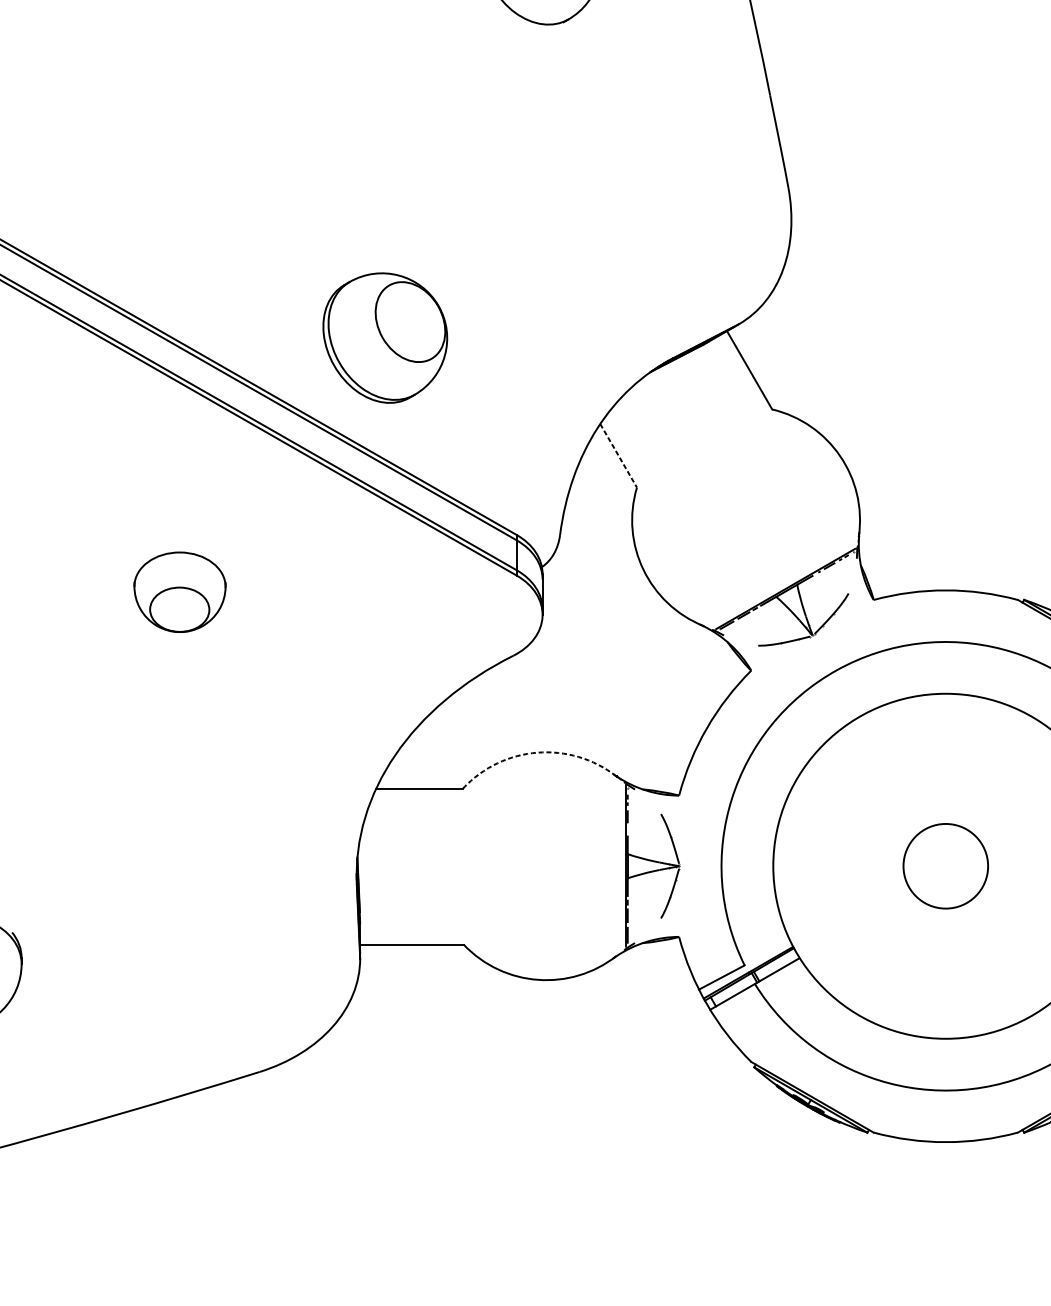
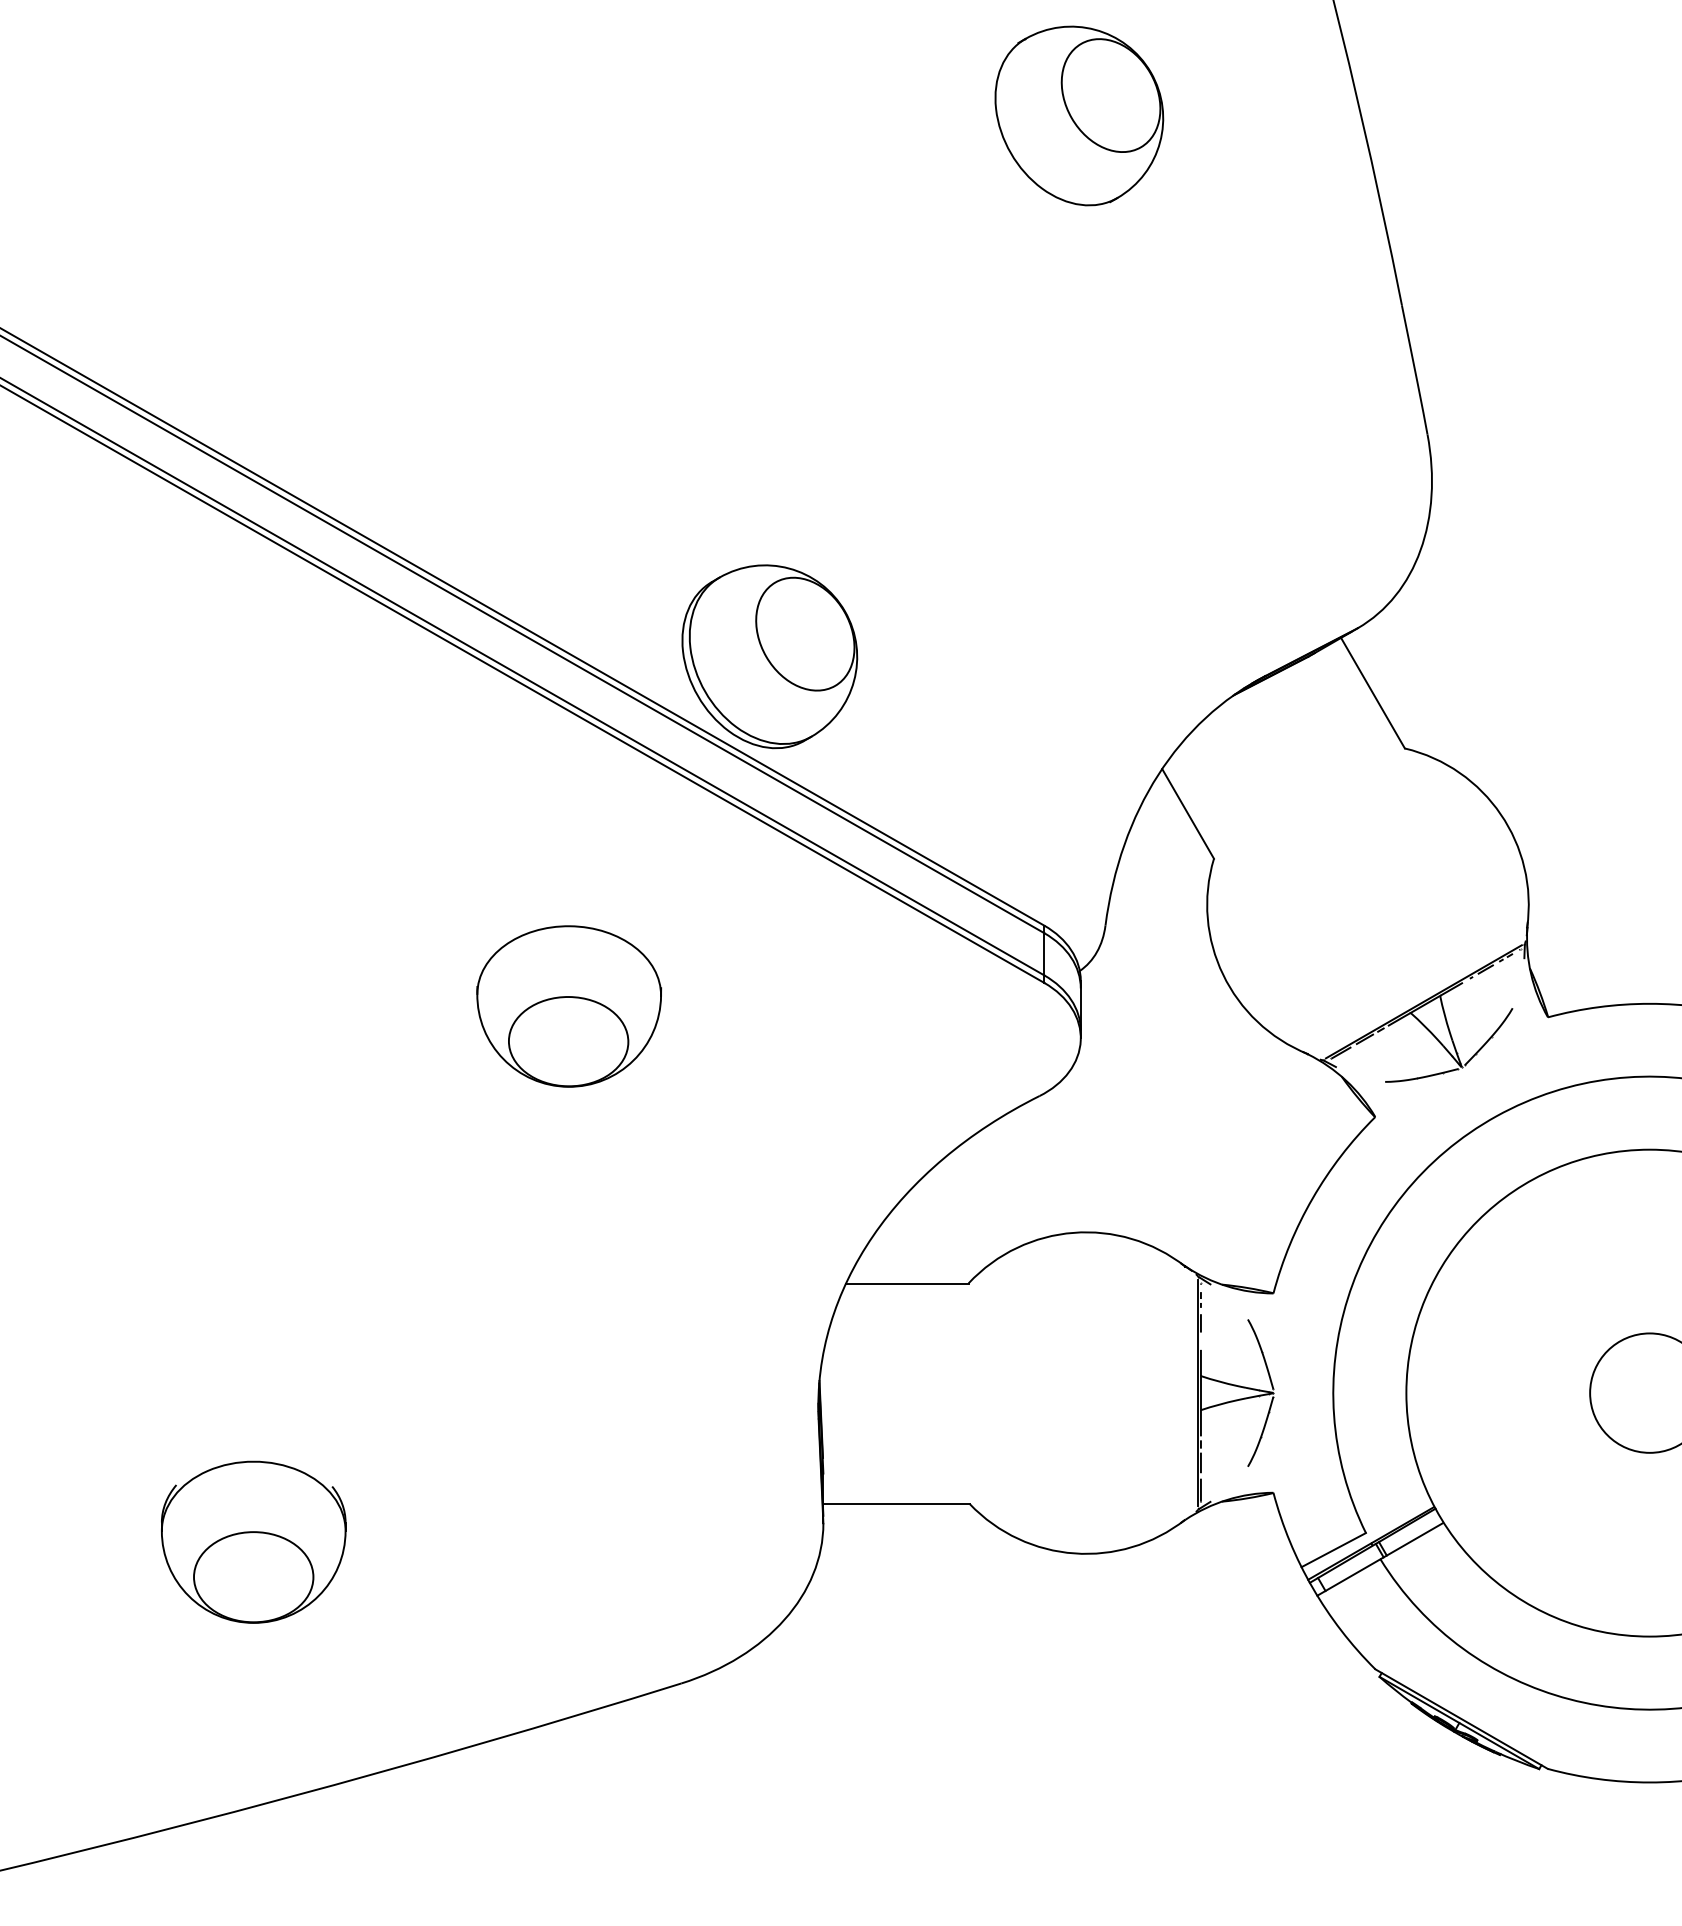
part: (385, 337) -> (769, 656), moved
line: (618, 455) -> (1188, 813), dashed -> solid
part: (179, 592) -> (568, 1006), size x1.43
arc: (537, 752) -> (1073, 1232), dashed -> solid

